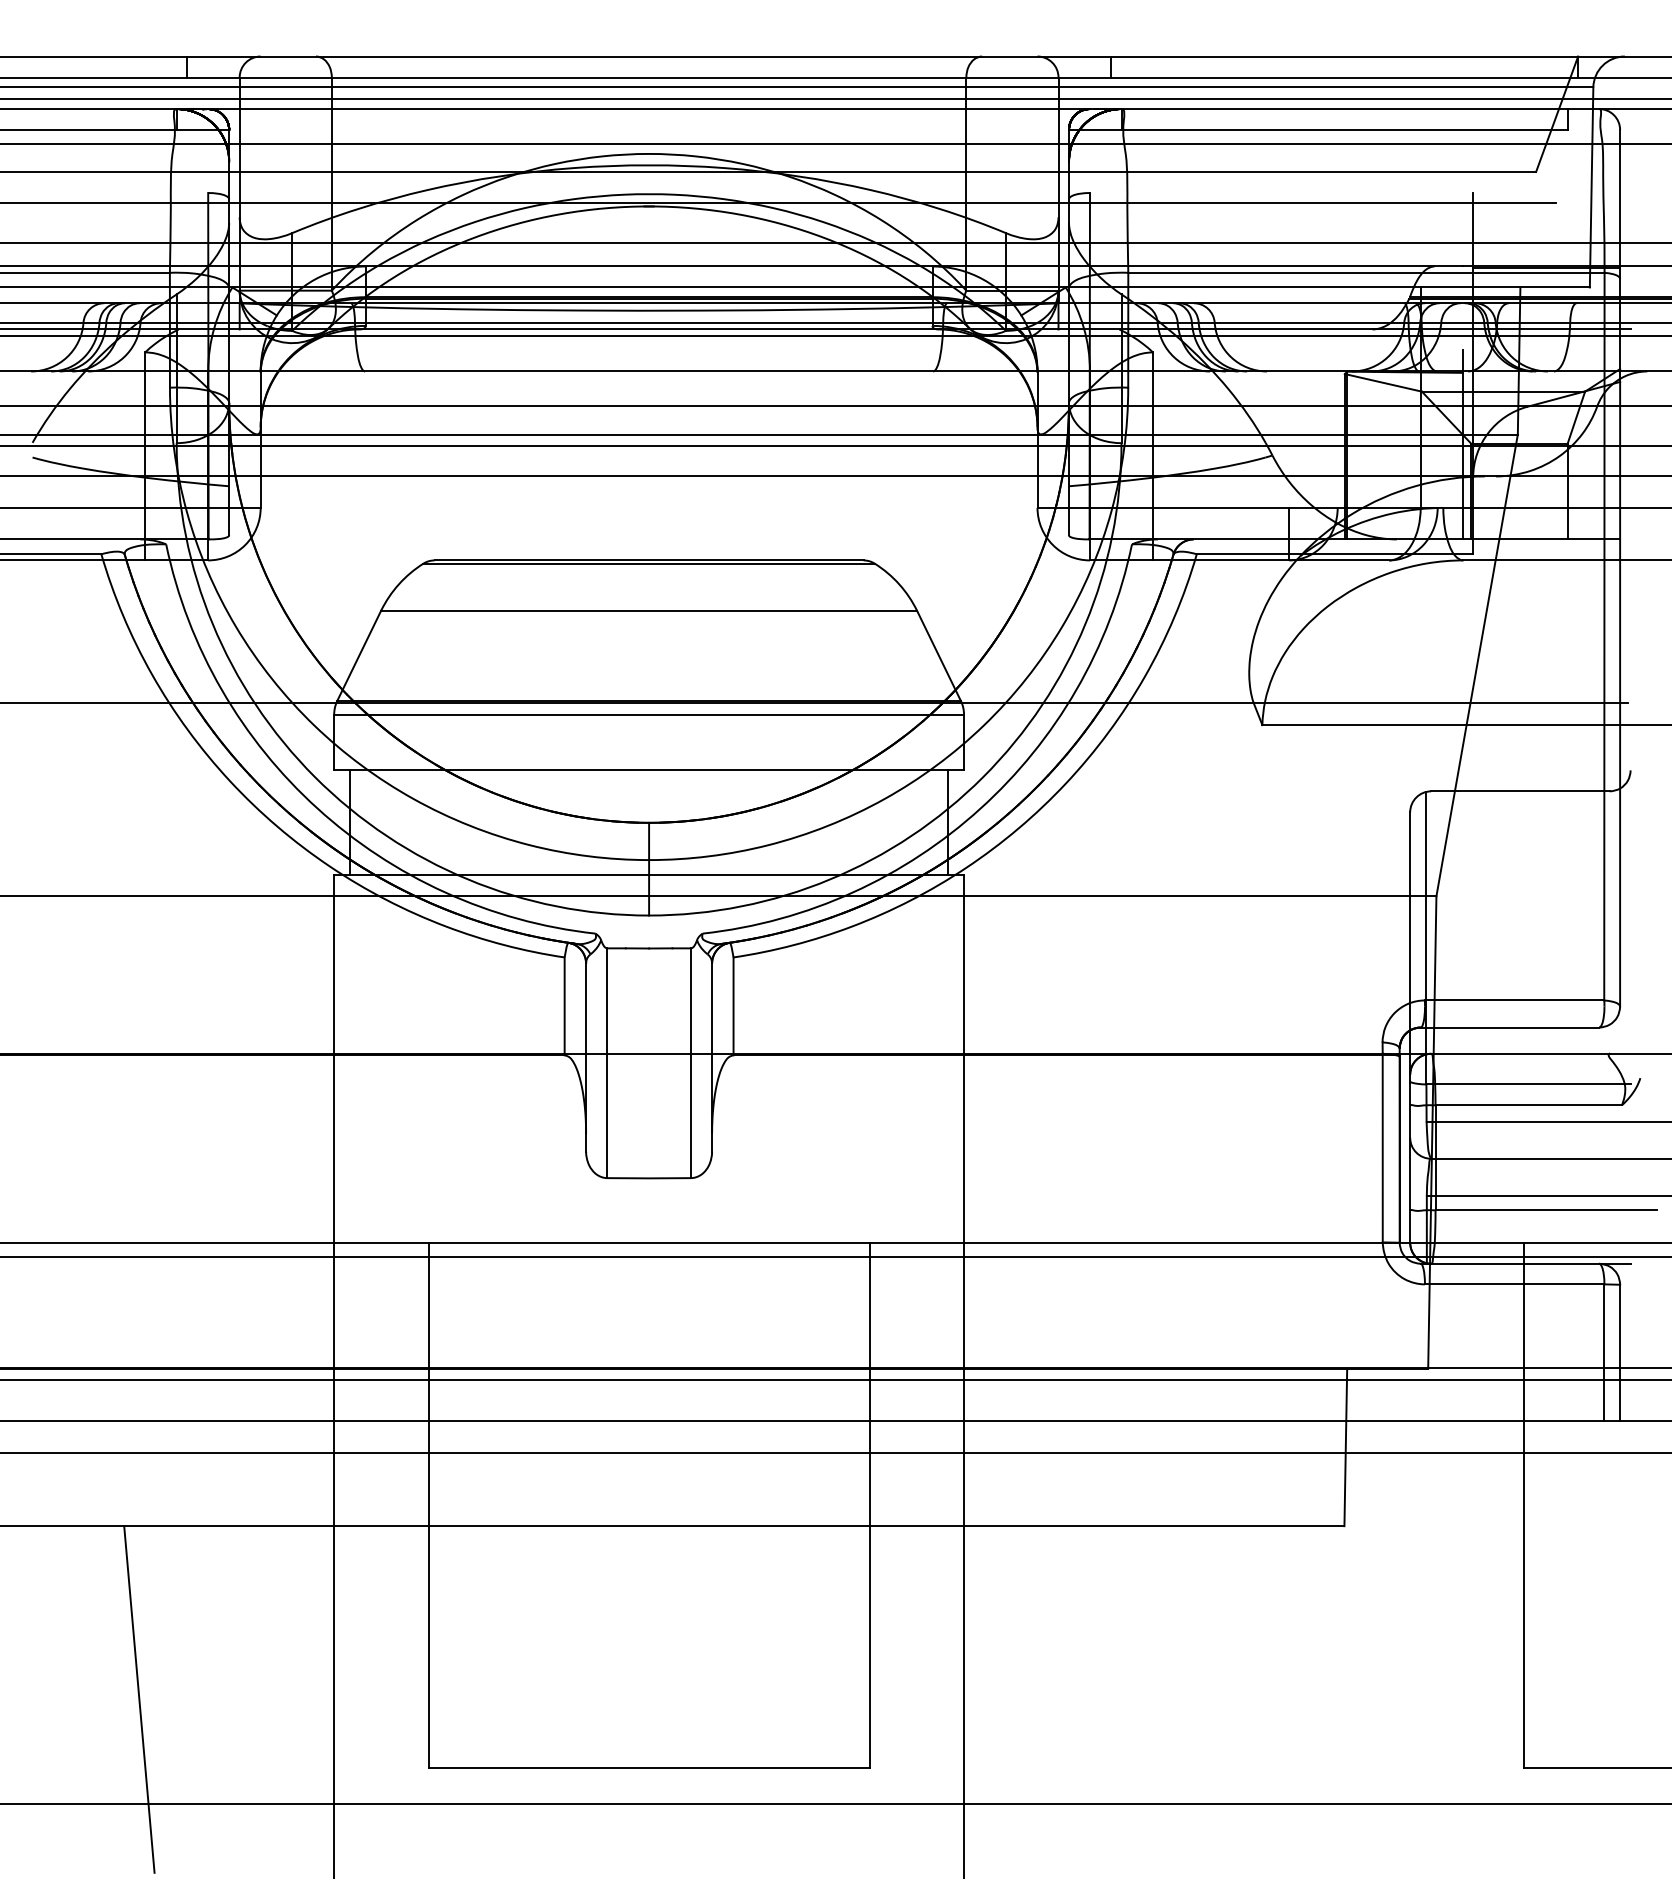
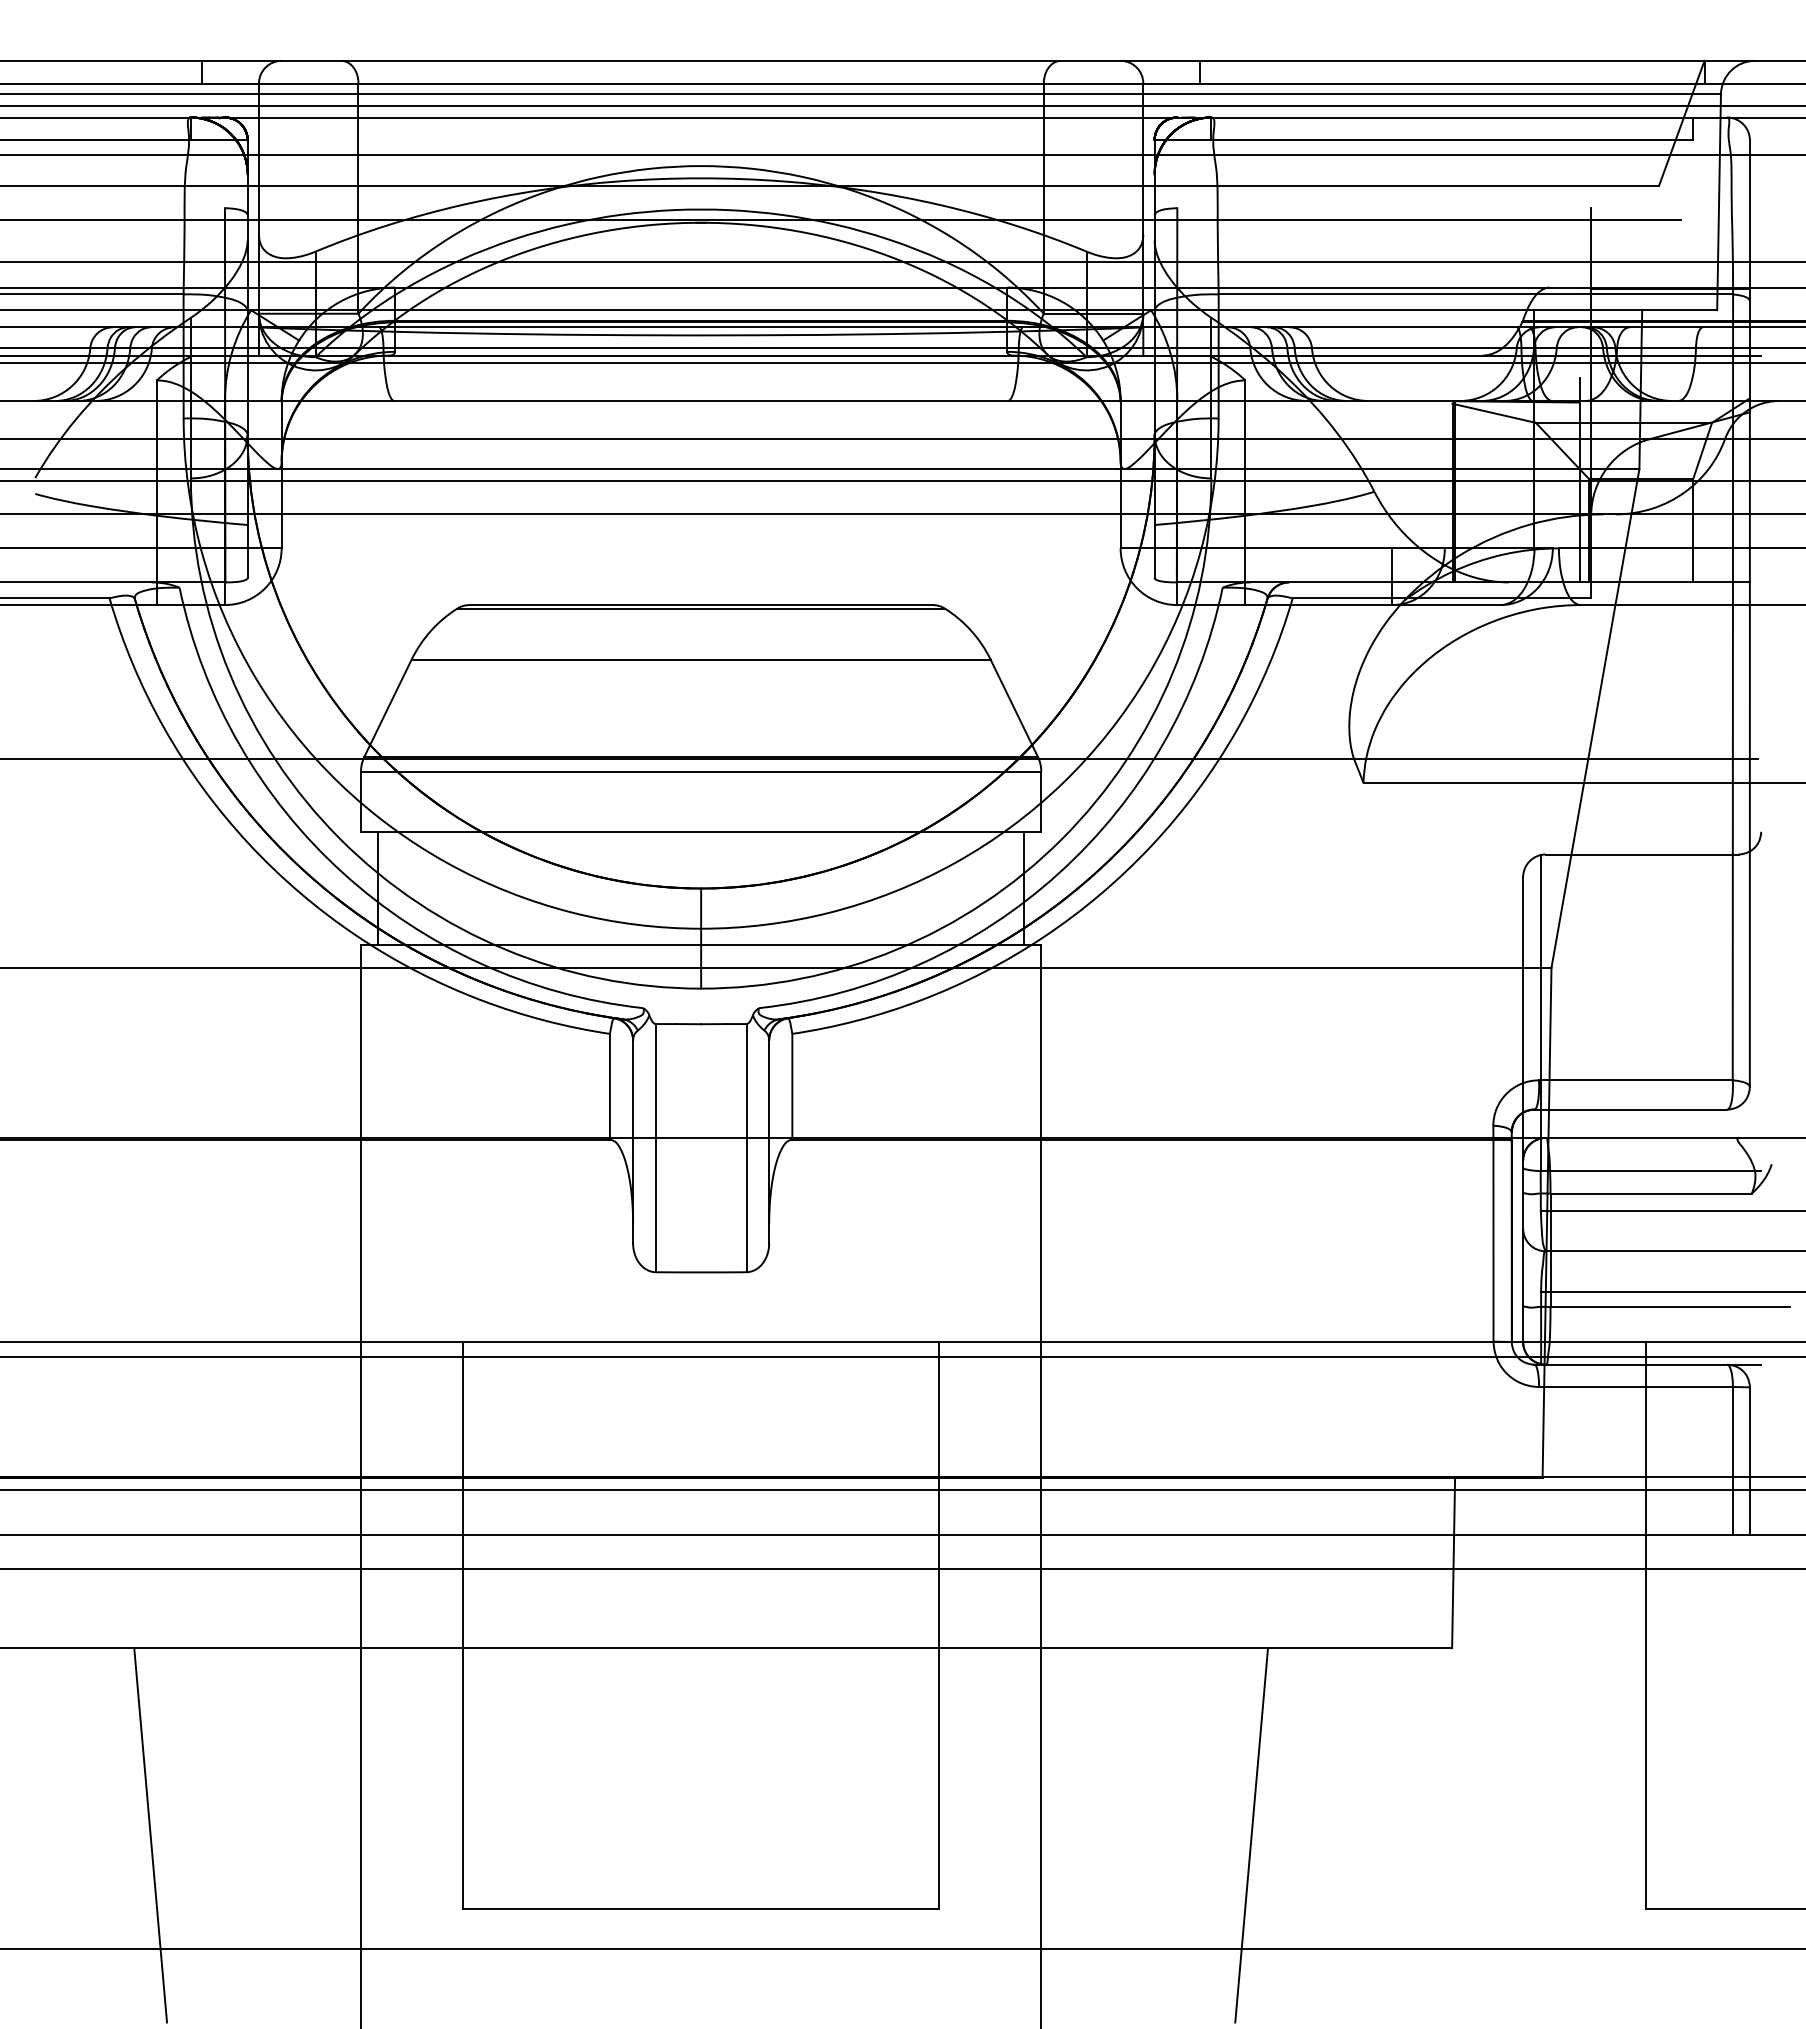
line: (1158, 1699) -> (1251, 1835), added

